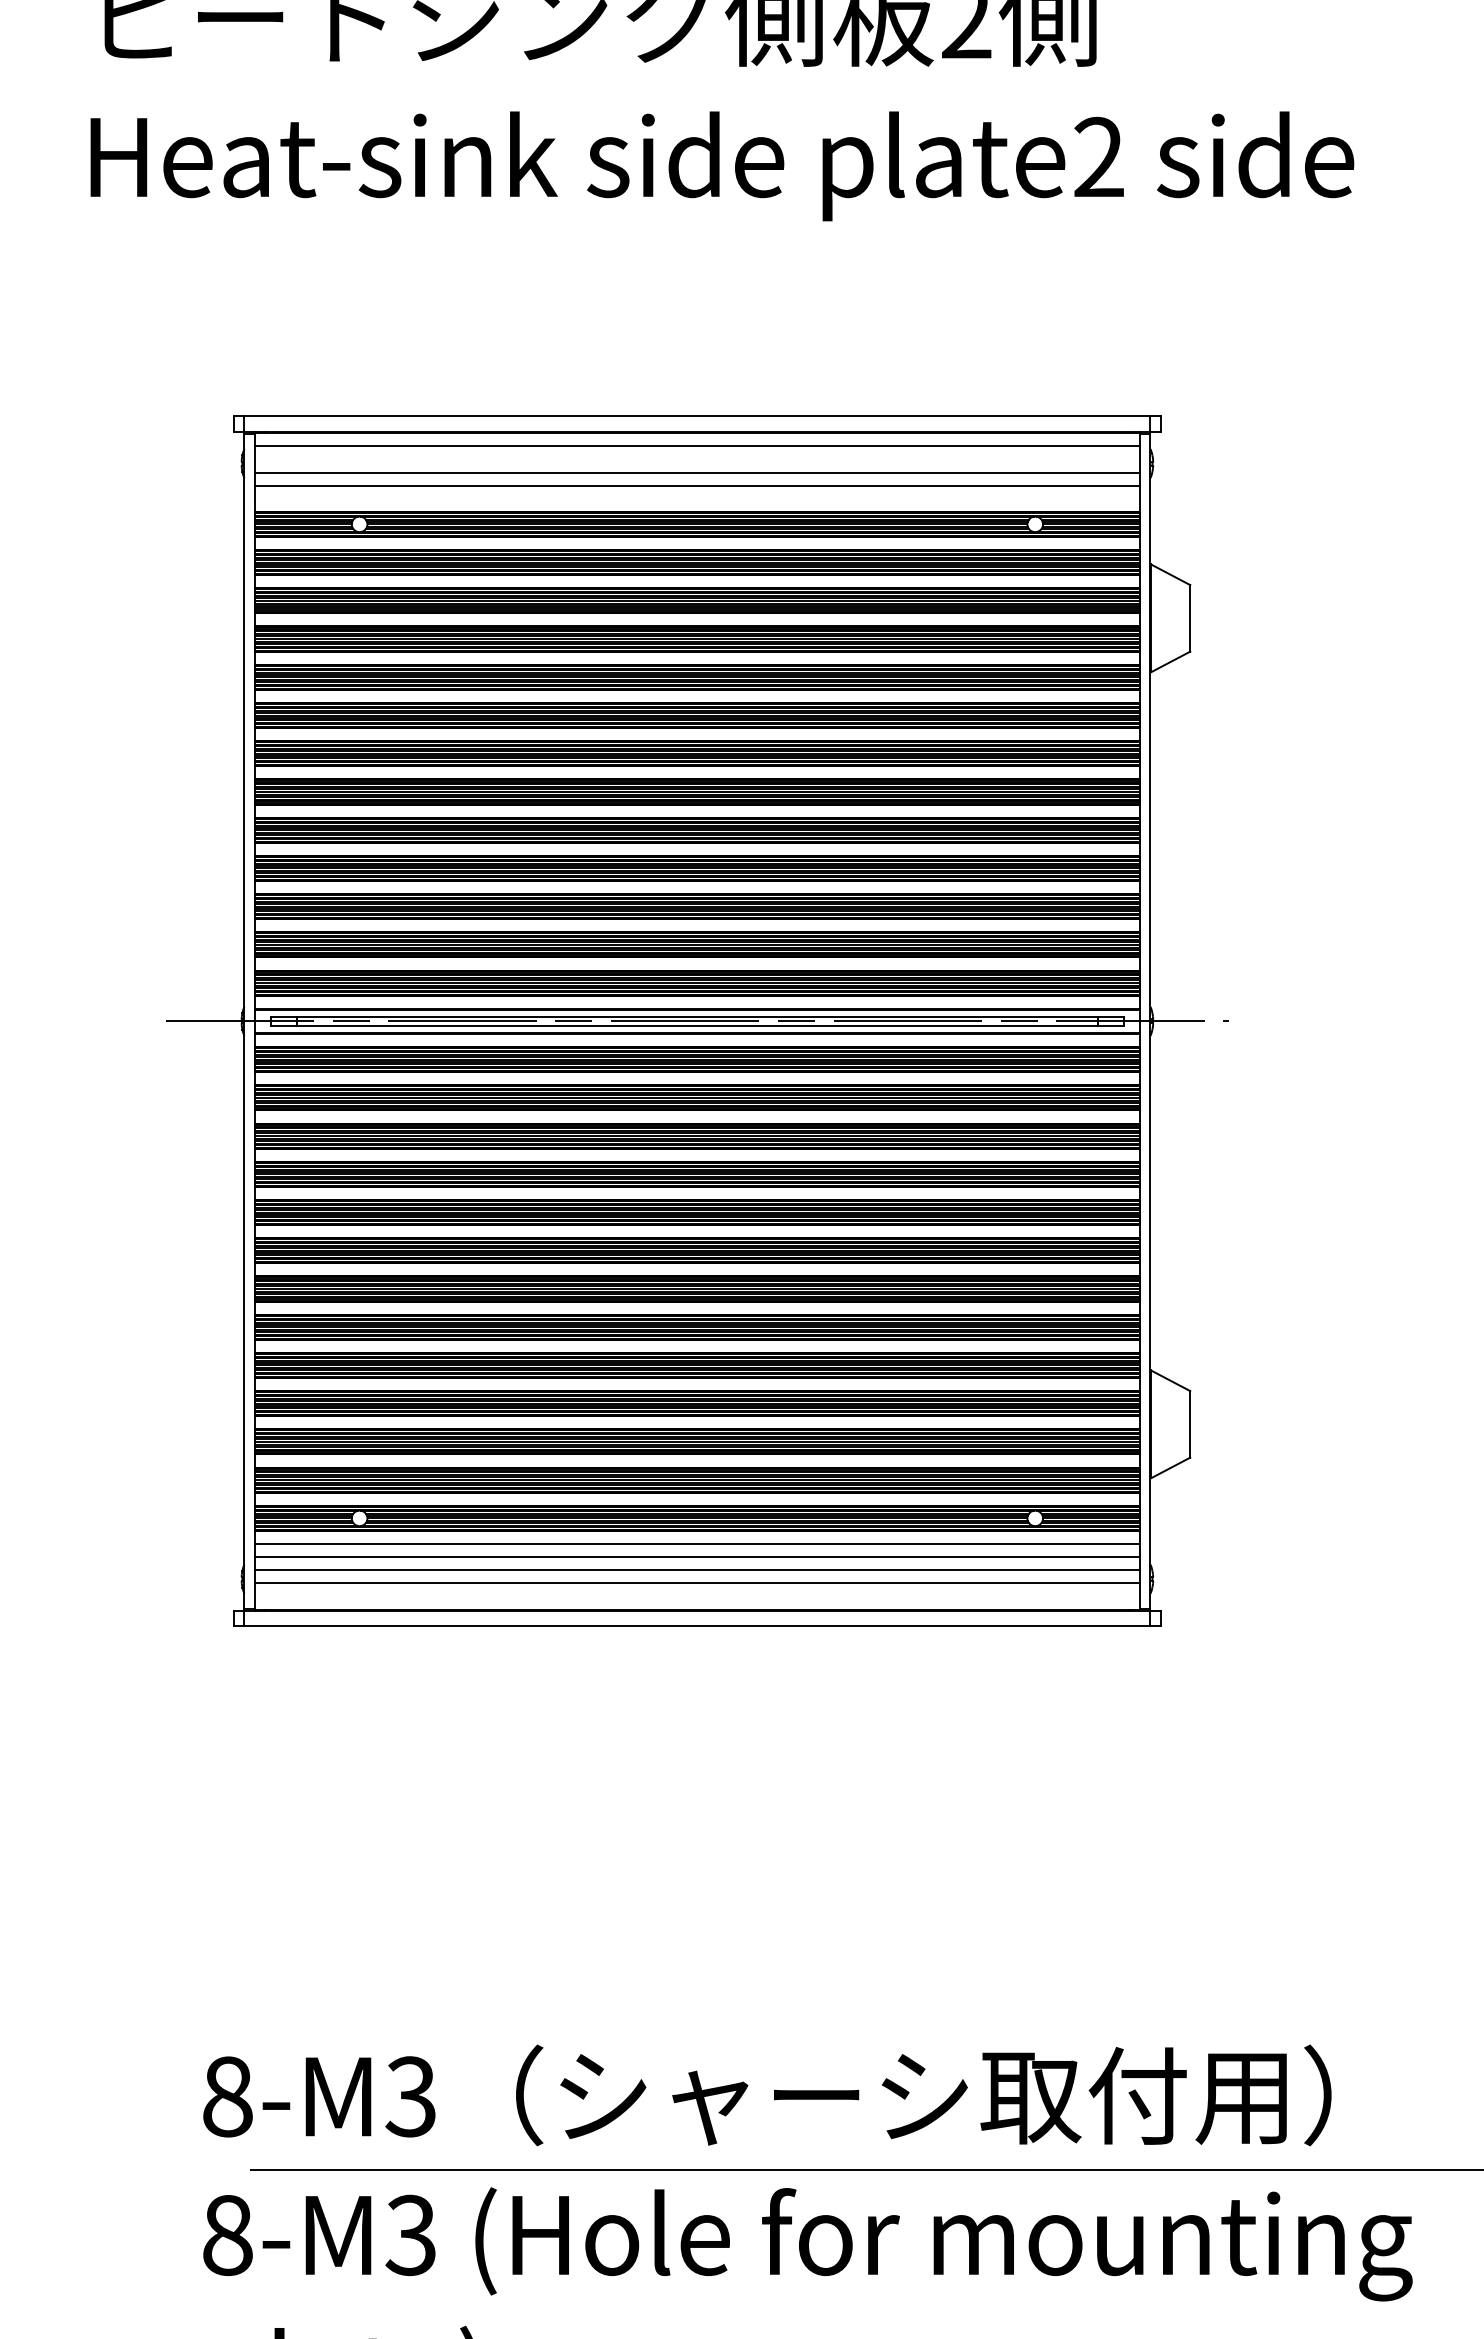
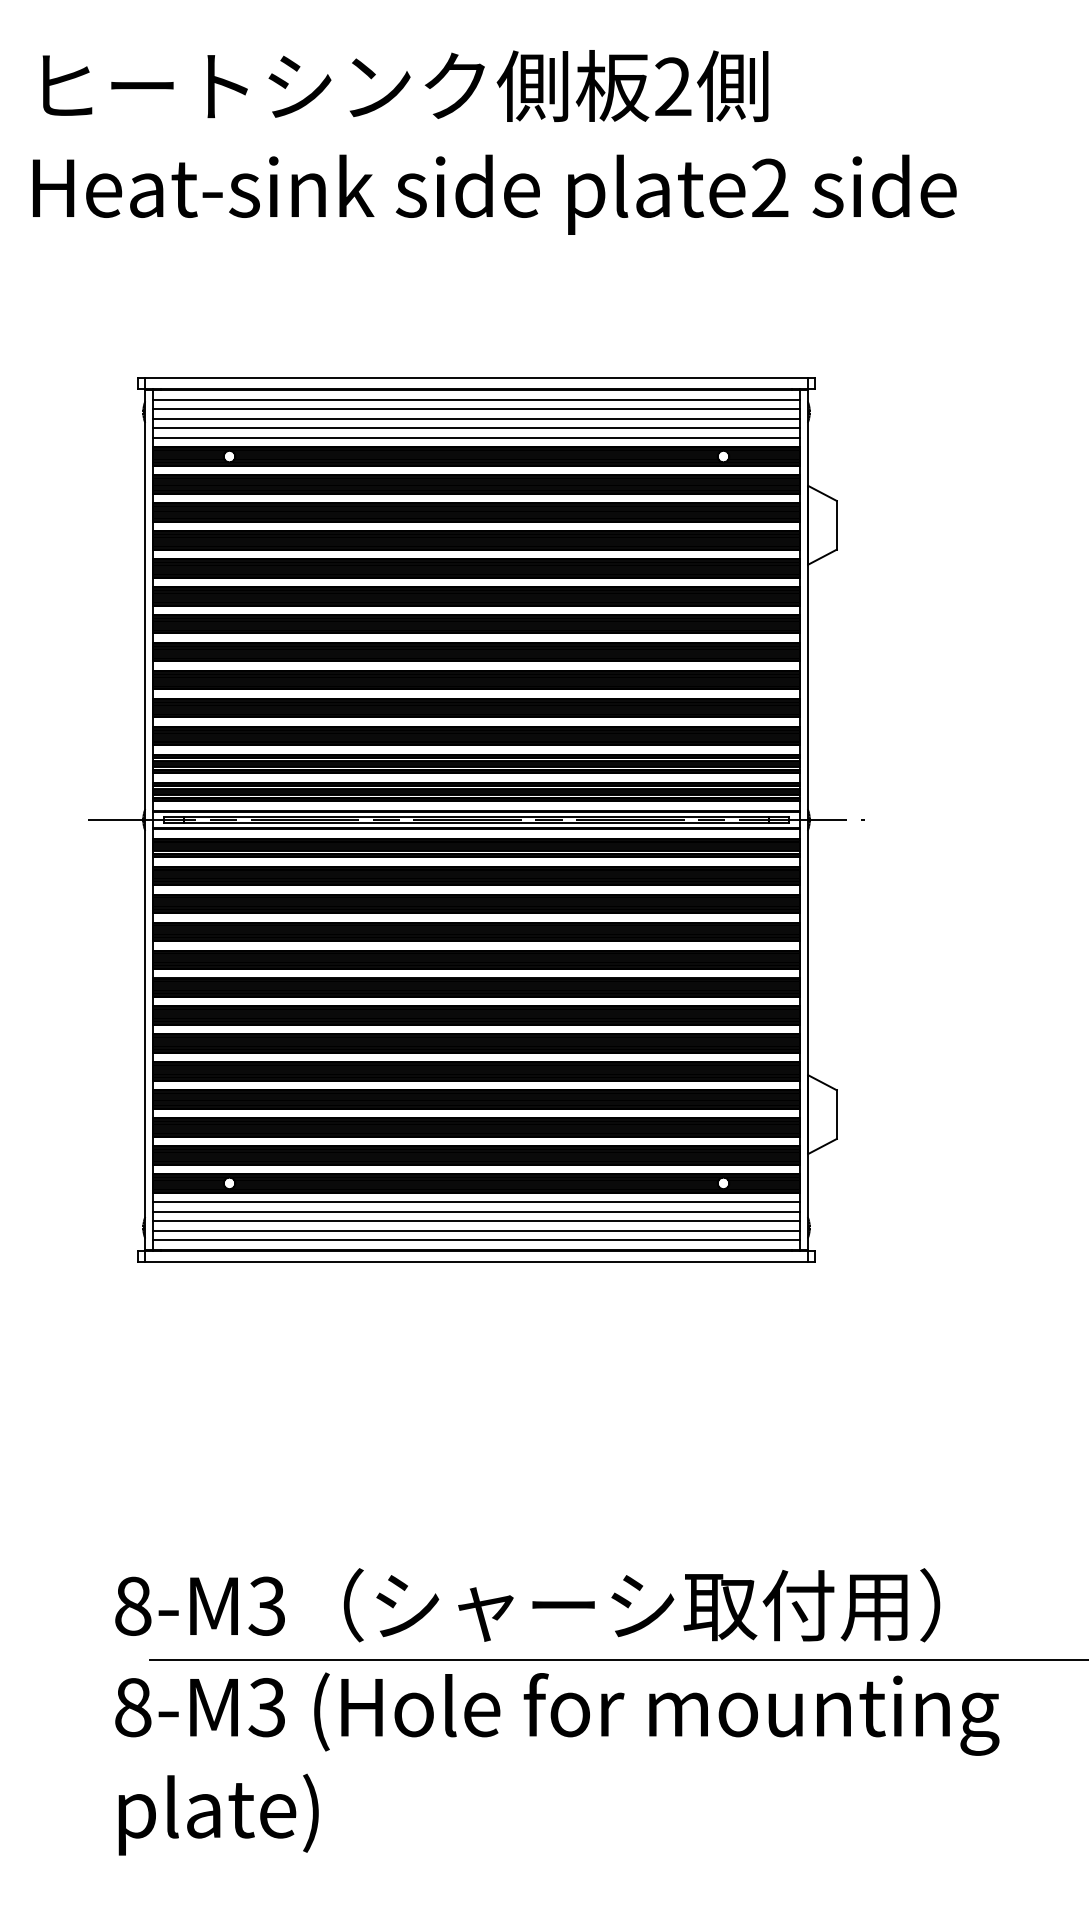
line: (697, 459) -> (476, 409), added
line: (697, 498) -> (476, 437), added
line: (697, 1596) -> (476, 1240), added

